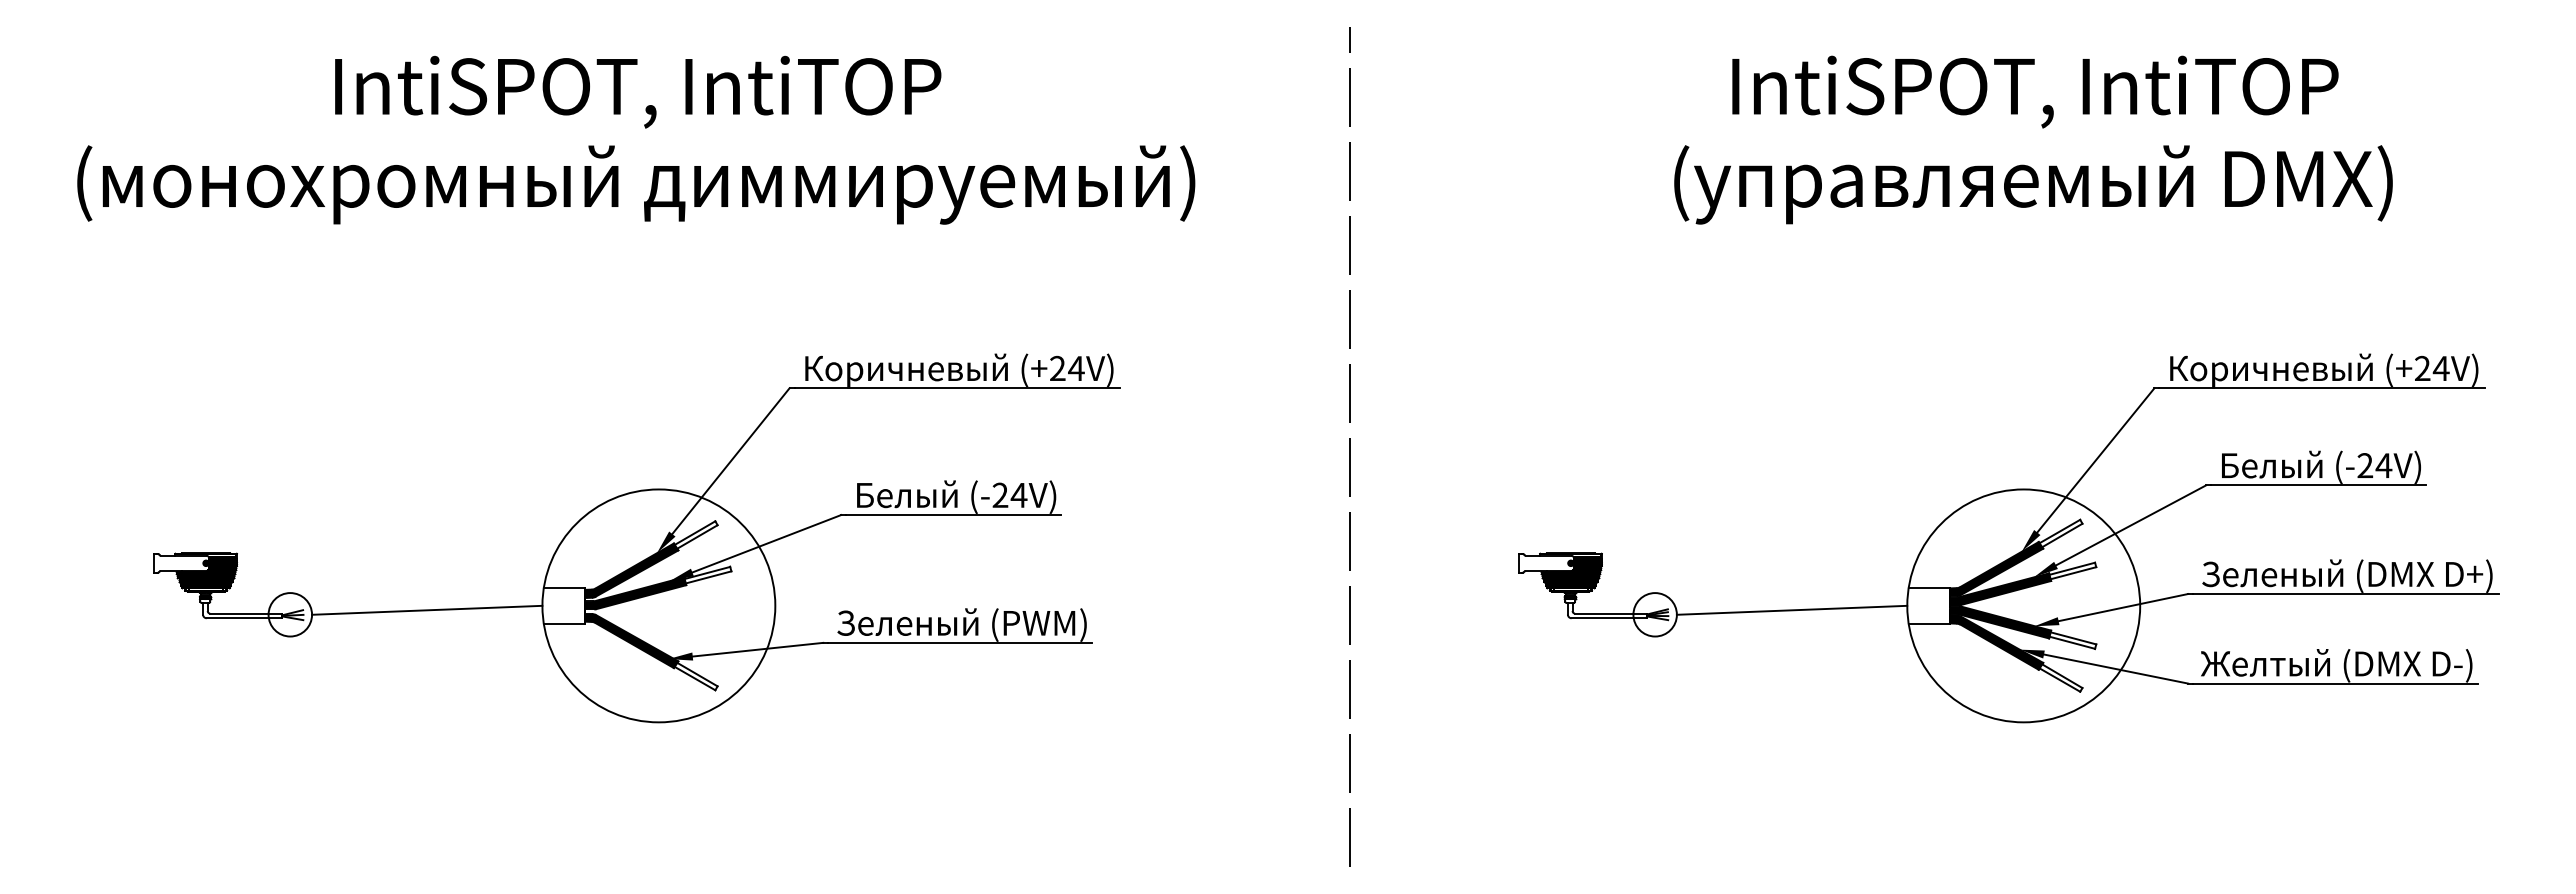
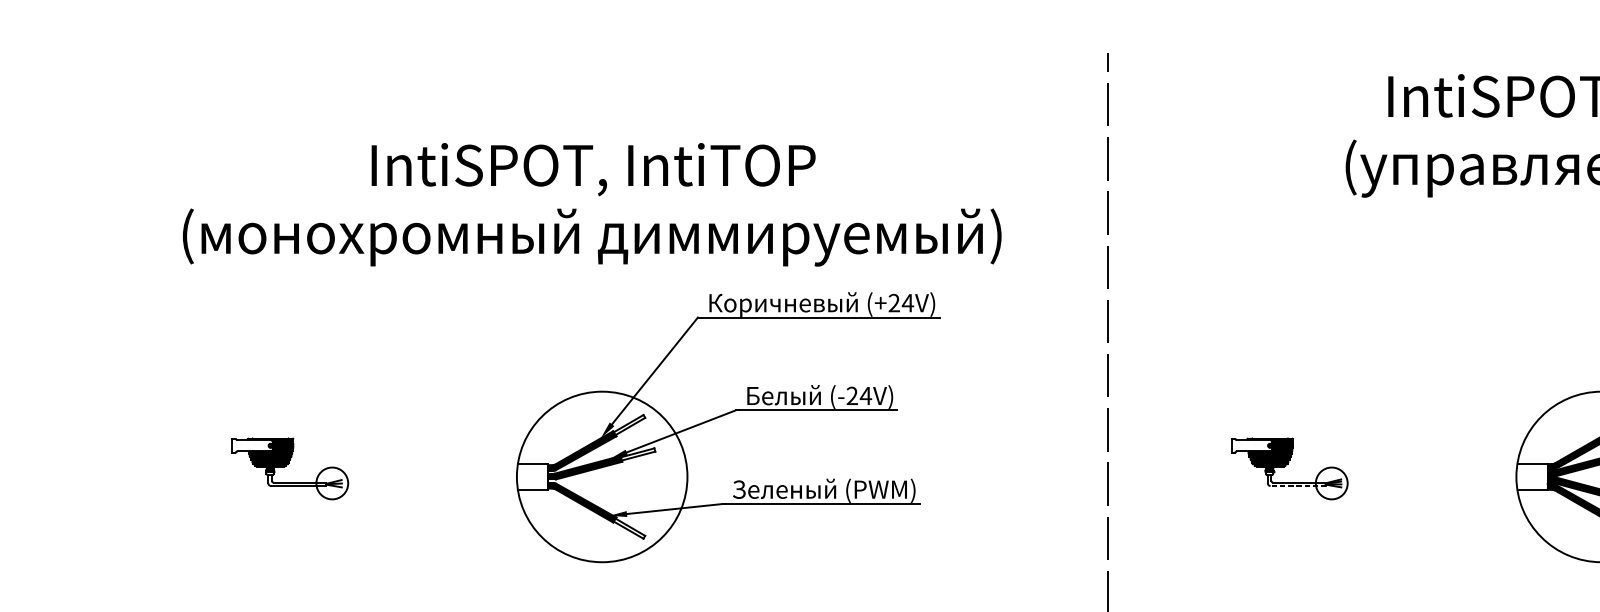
text: (636, 139) -> (592, 204), moved
line: (427, 609) -> (432, 479), removed
line: (1791, 609) -> (1431, 479), removed
line: (1609, 618) -> (1298, 486), solid -> dashed

